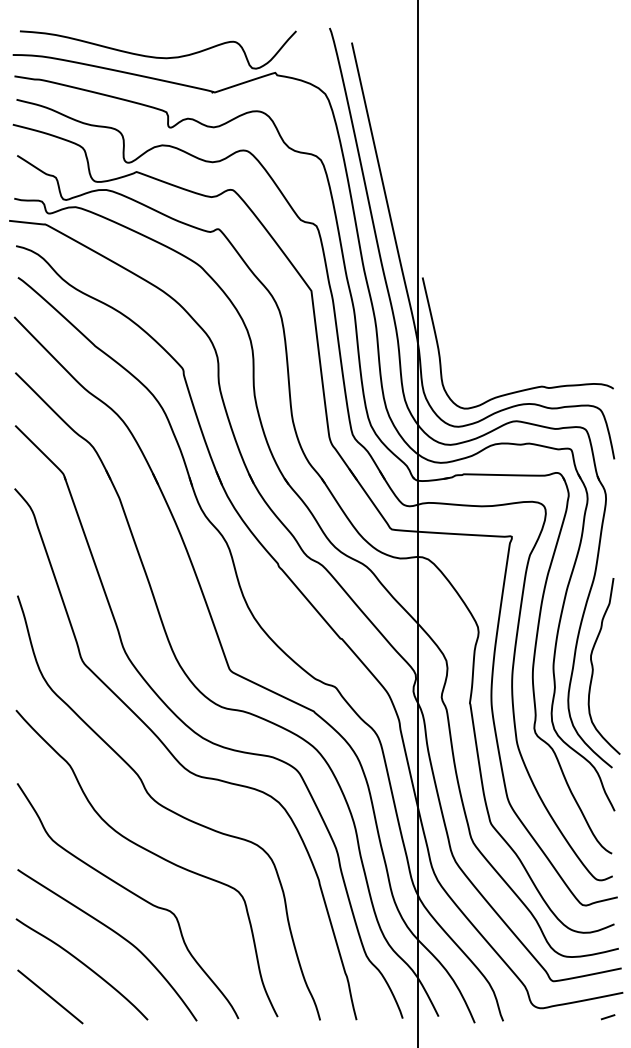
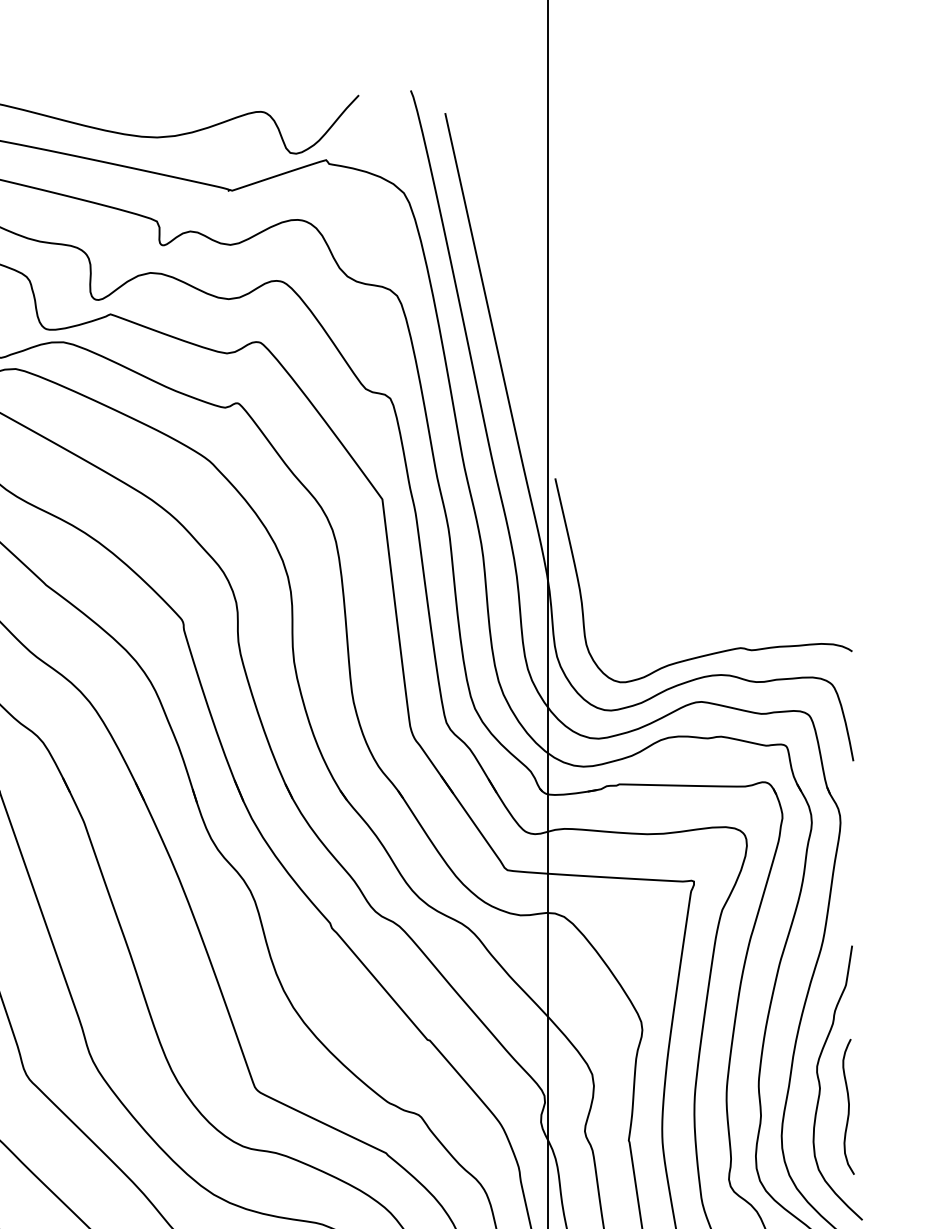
curve: (611, 681) -> (848, 1106), added

